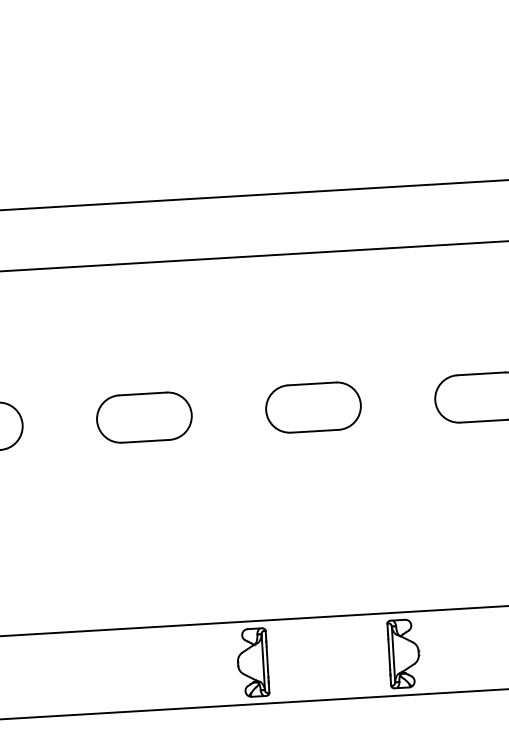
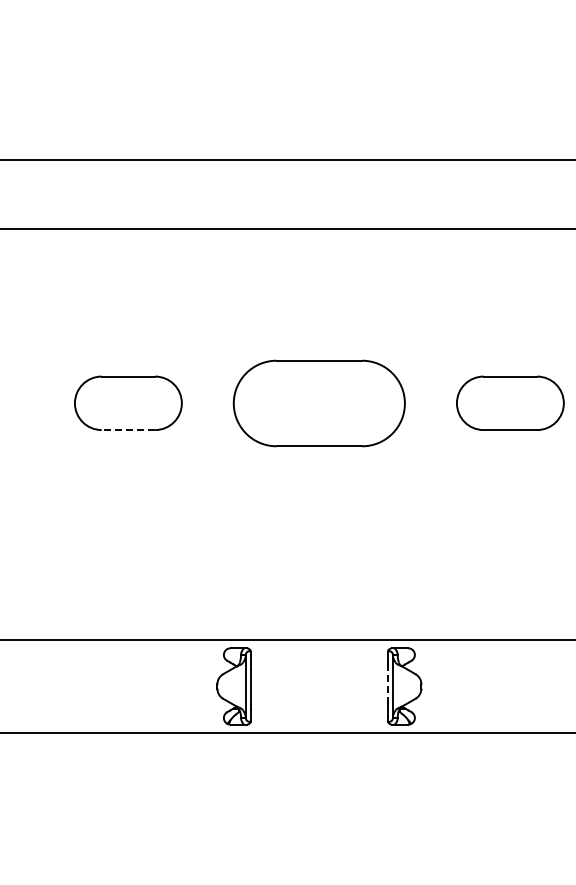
part: (313, 406) -> (319, 402), size x1.6
line: (145, 441) -> (128, 430), solid -> dashed
line: (389, 654) -> (388, 686), solid -> dashed

